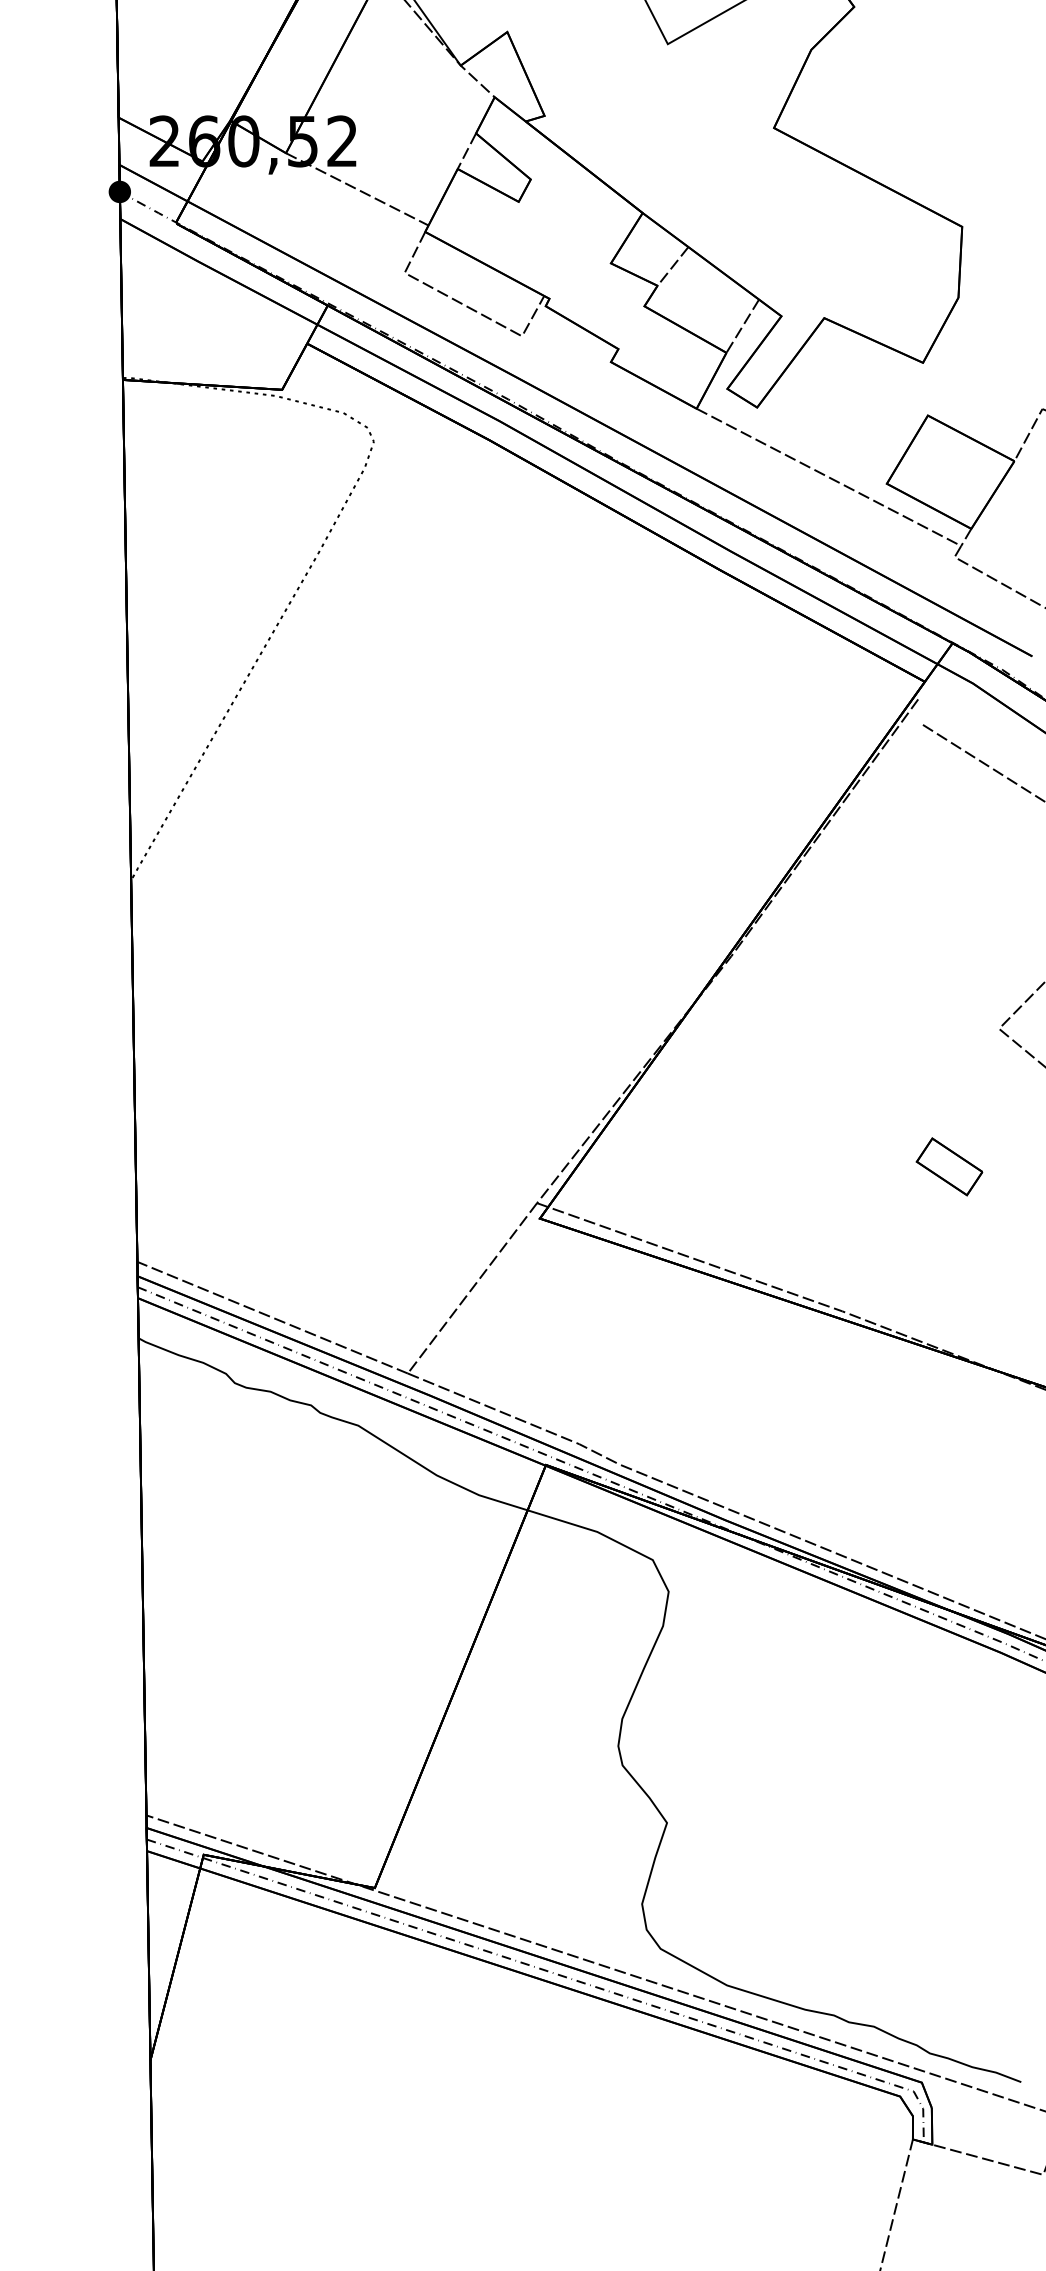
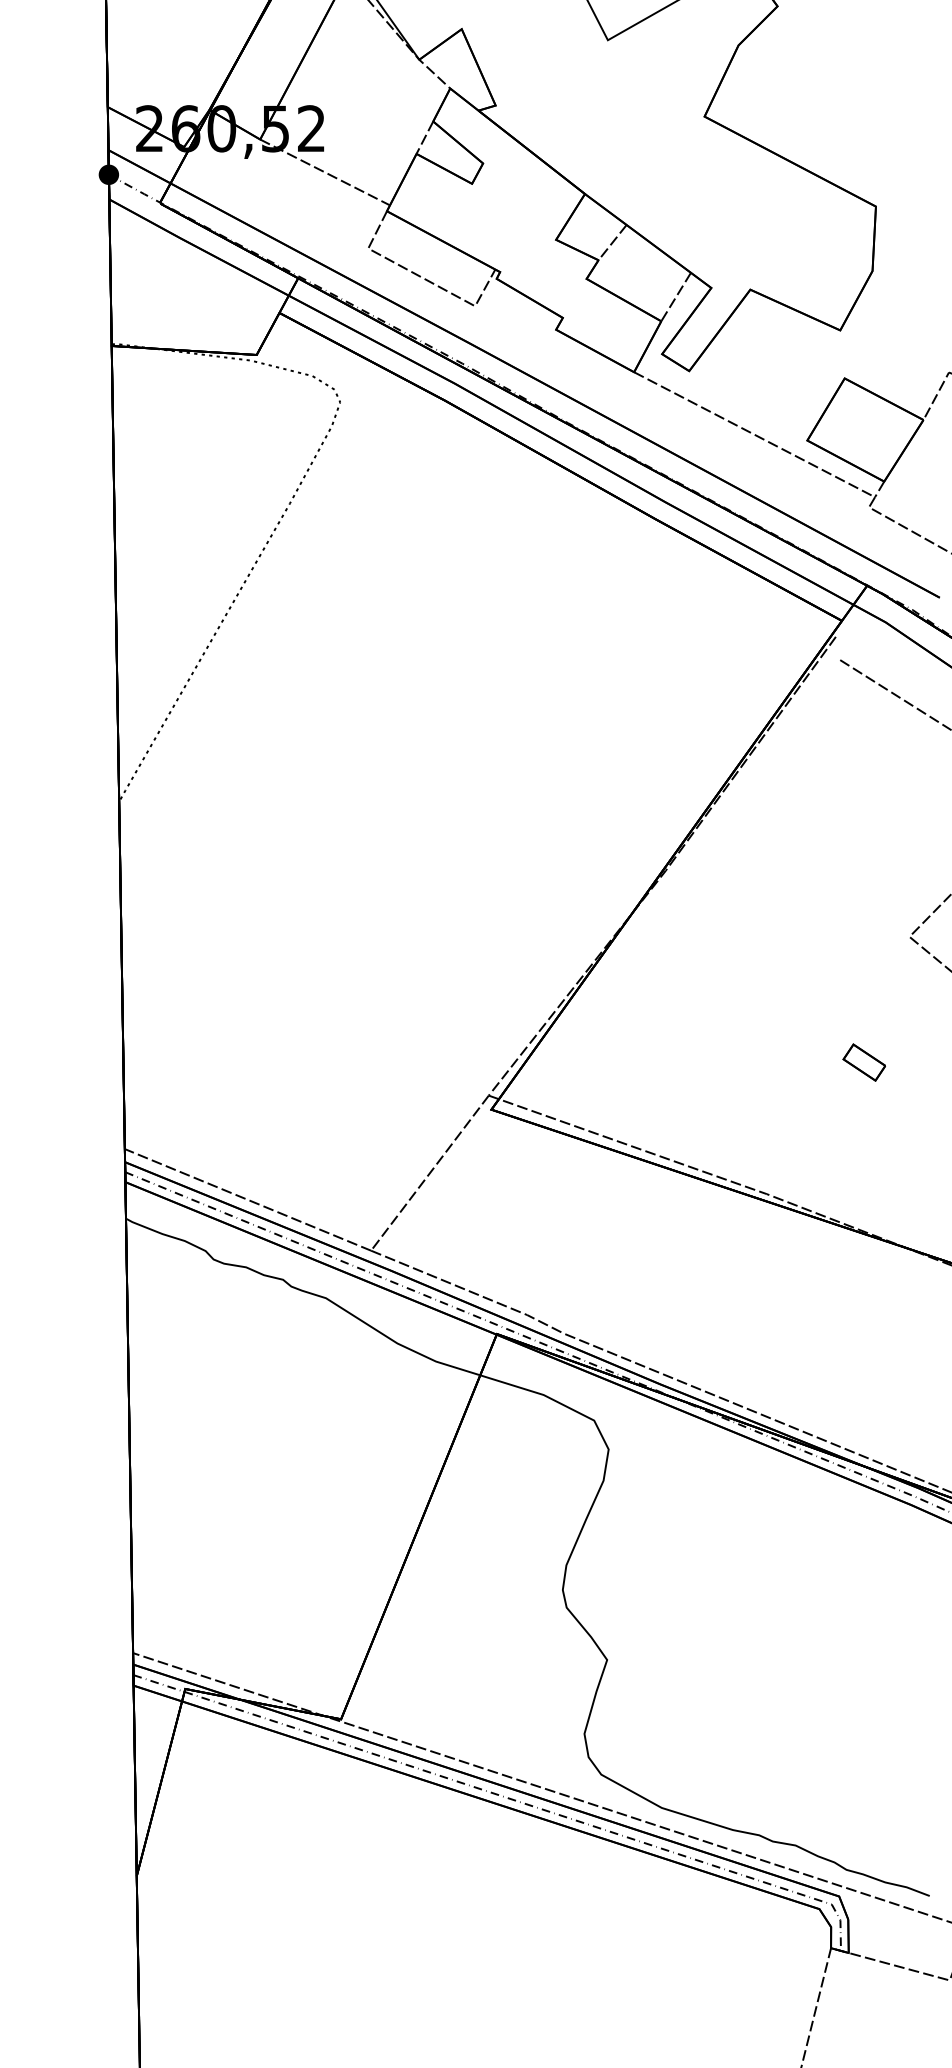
part: (949, 1166) -> (864, 1062), size x0.7

